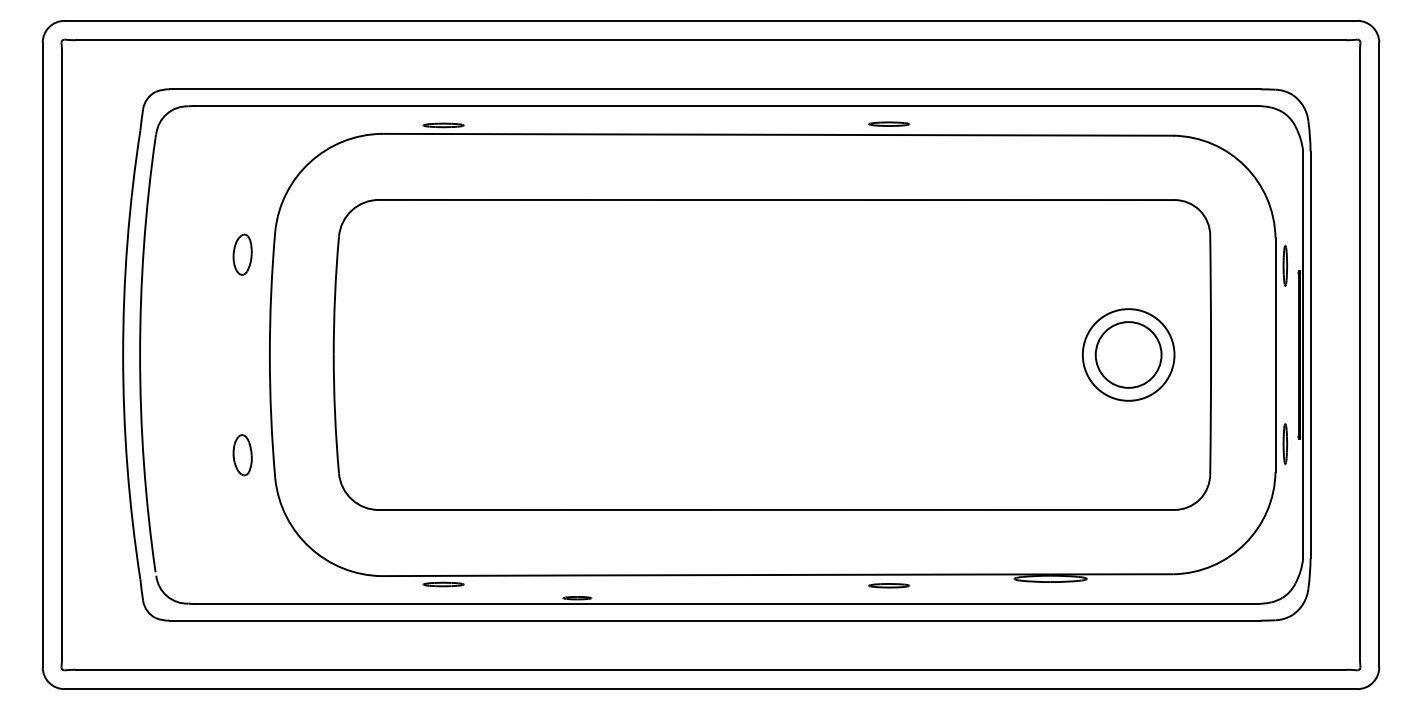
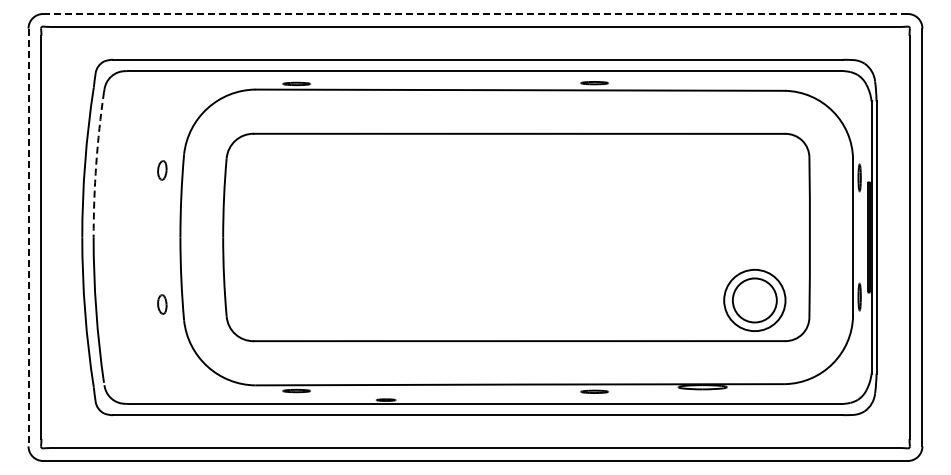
line: (711, 21) -> (475, 14), solid -> dashed
arc: (144, 245) -> (96, 164), solid -> dashed
part: (243, 254) -> (162, 170), size x0.7
part: (1128, 353) -> (754, 299), moved
line: (42, 355) -> (28, 237), solid -> dashed
part: (243, 455) -> (162, 304), size x0.7

